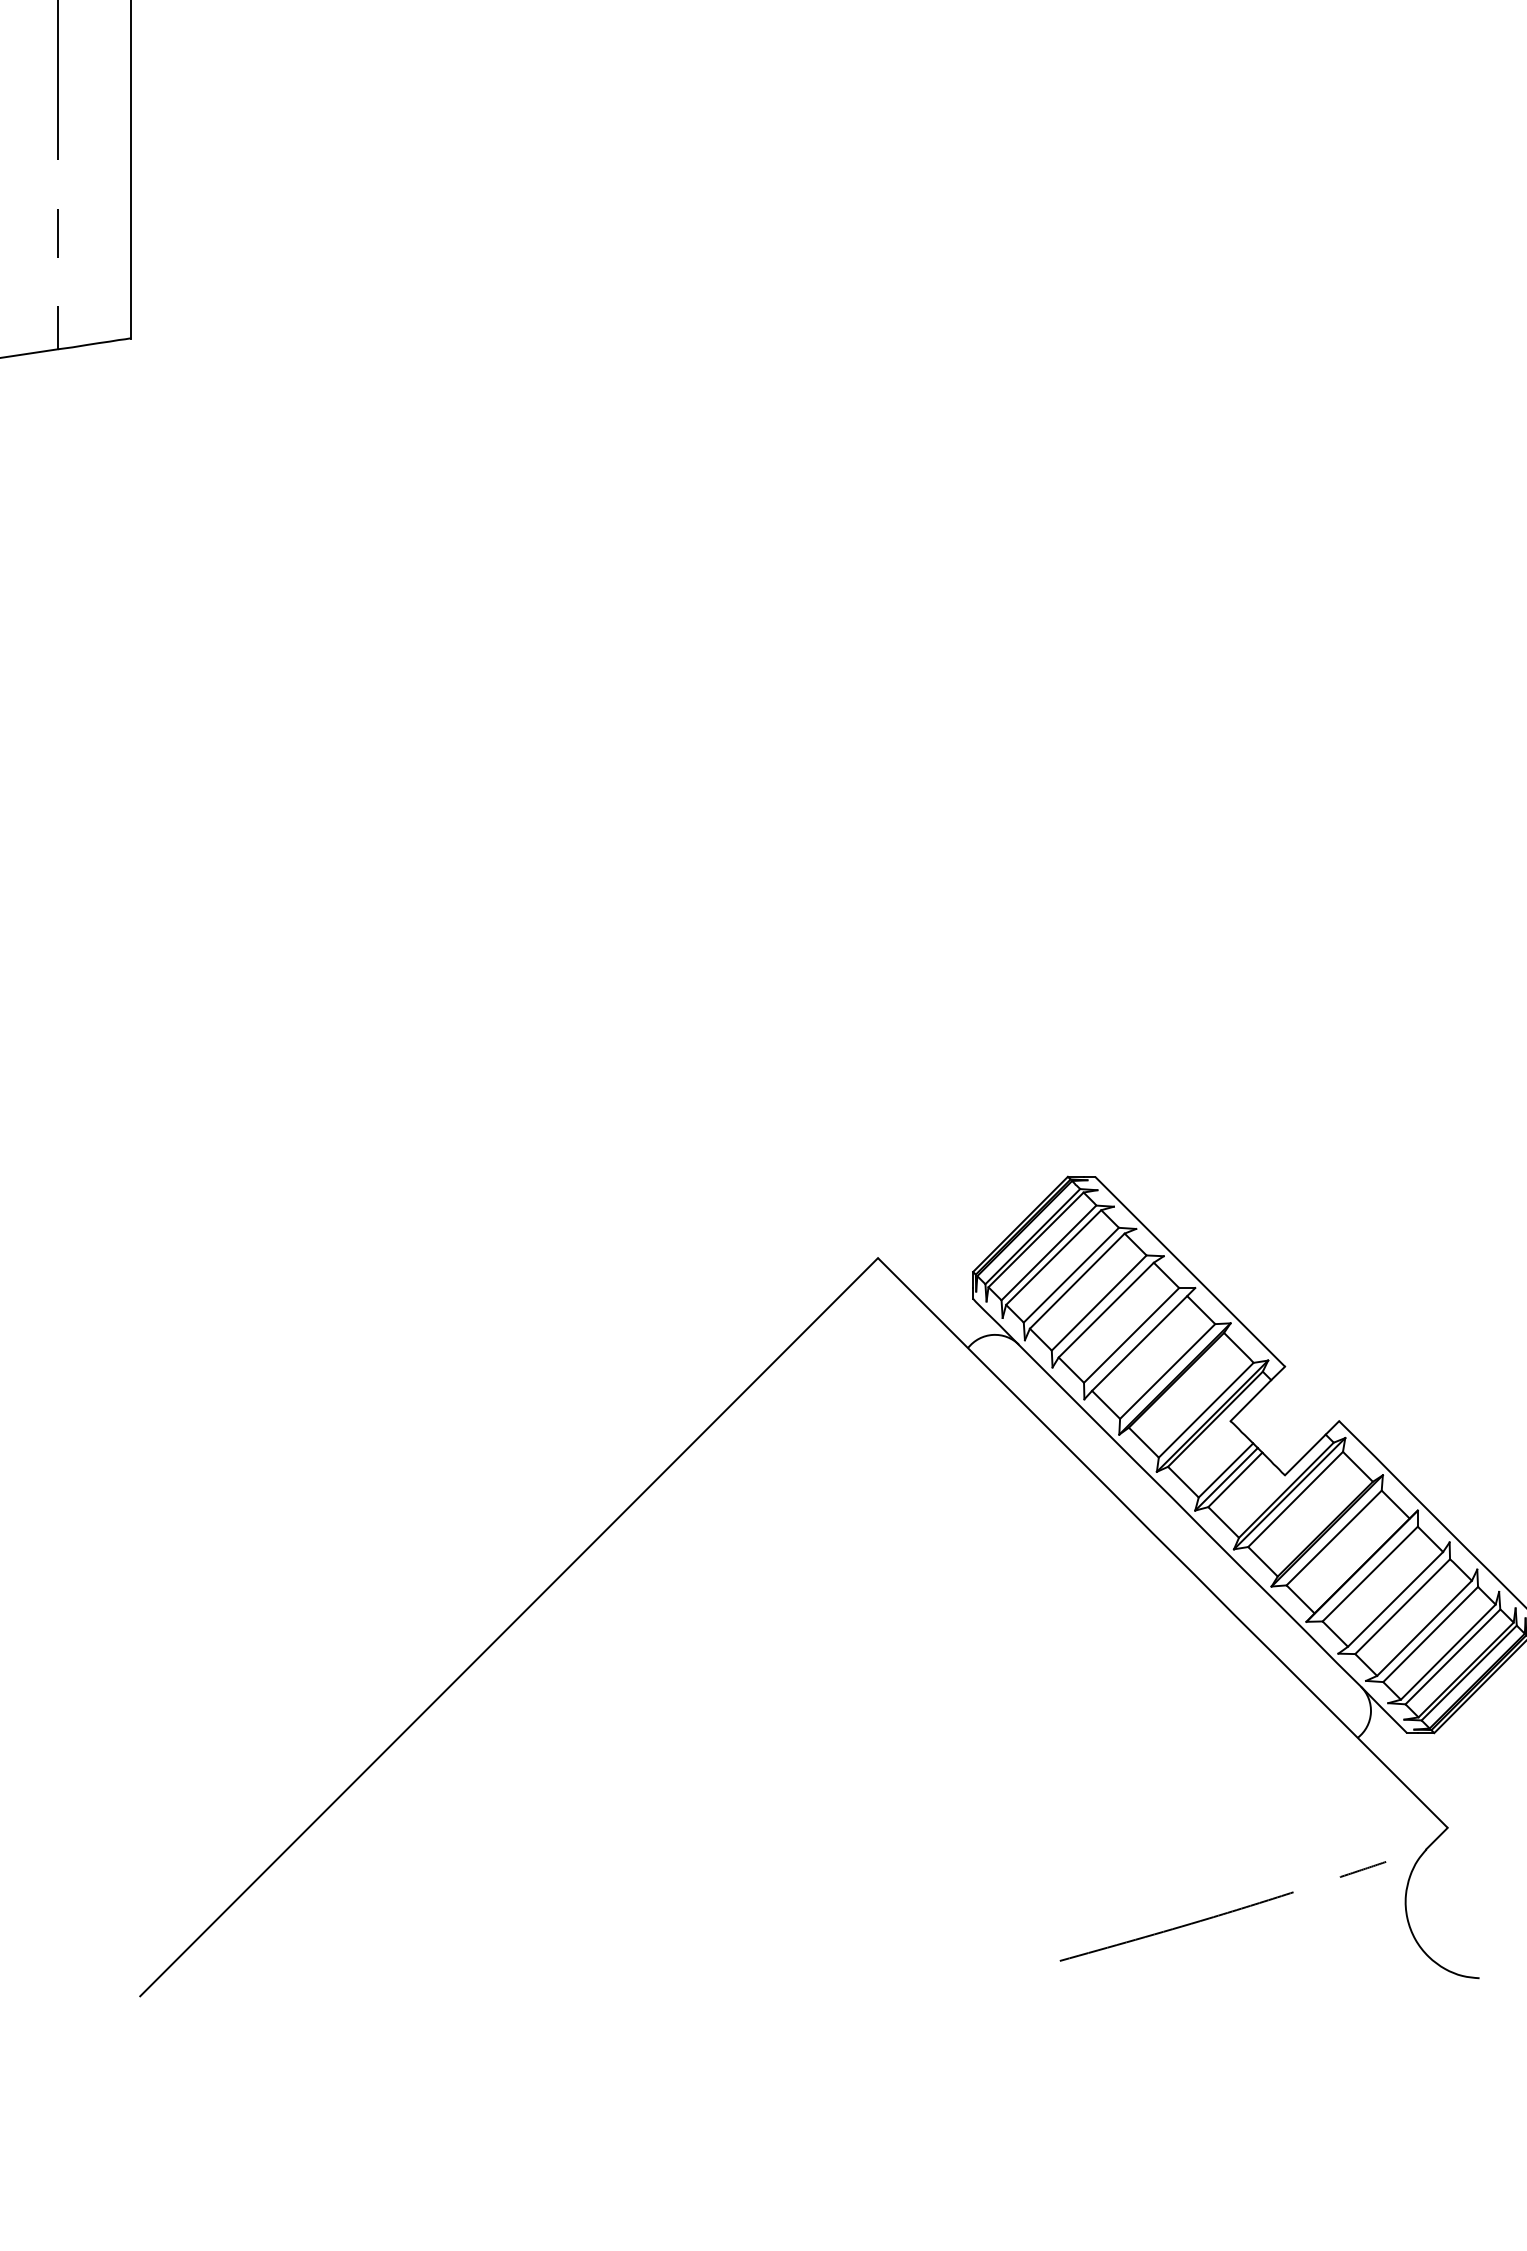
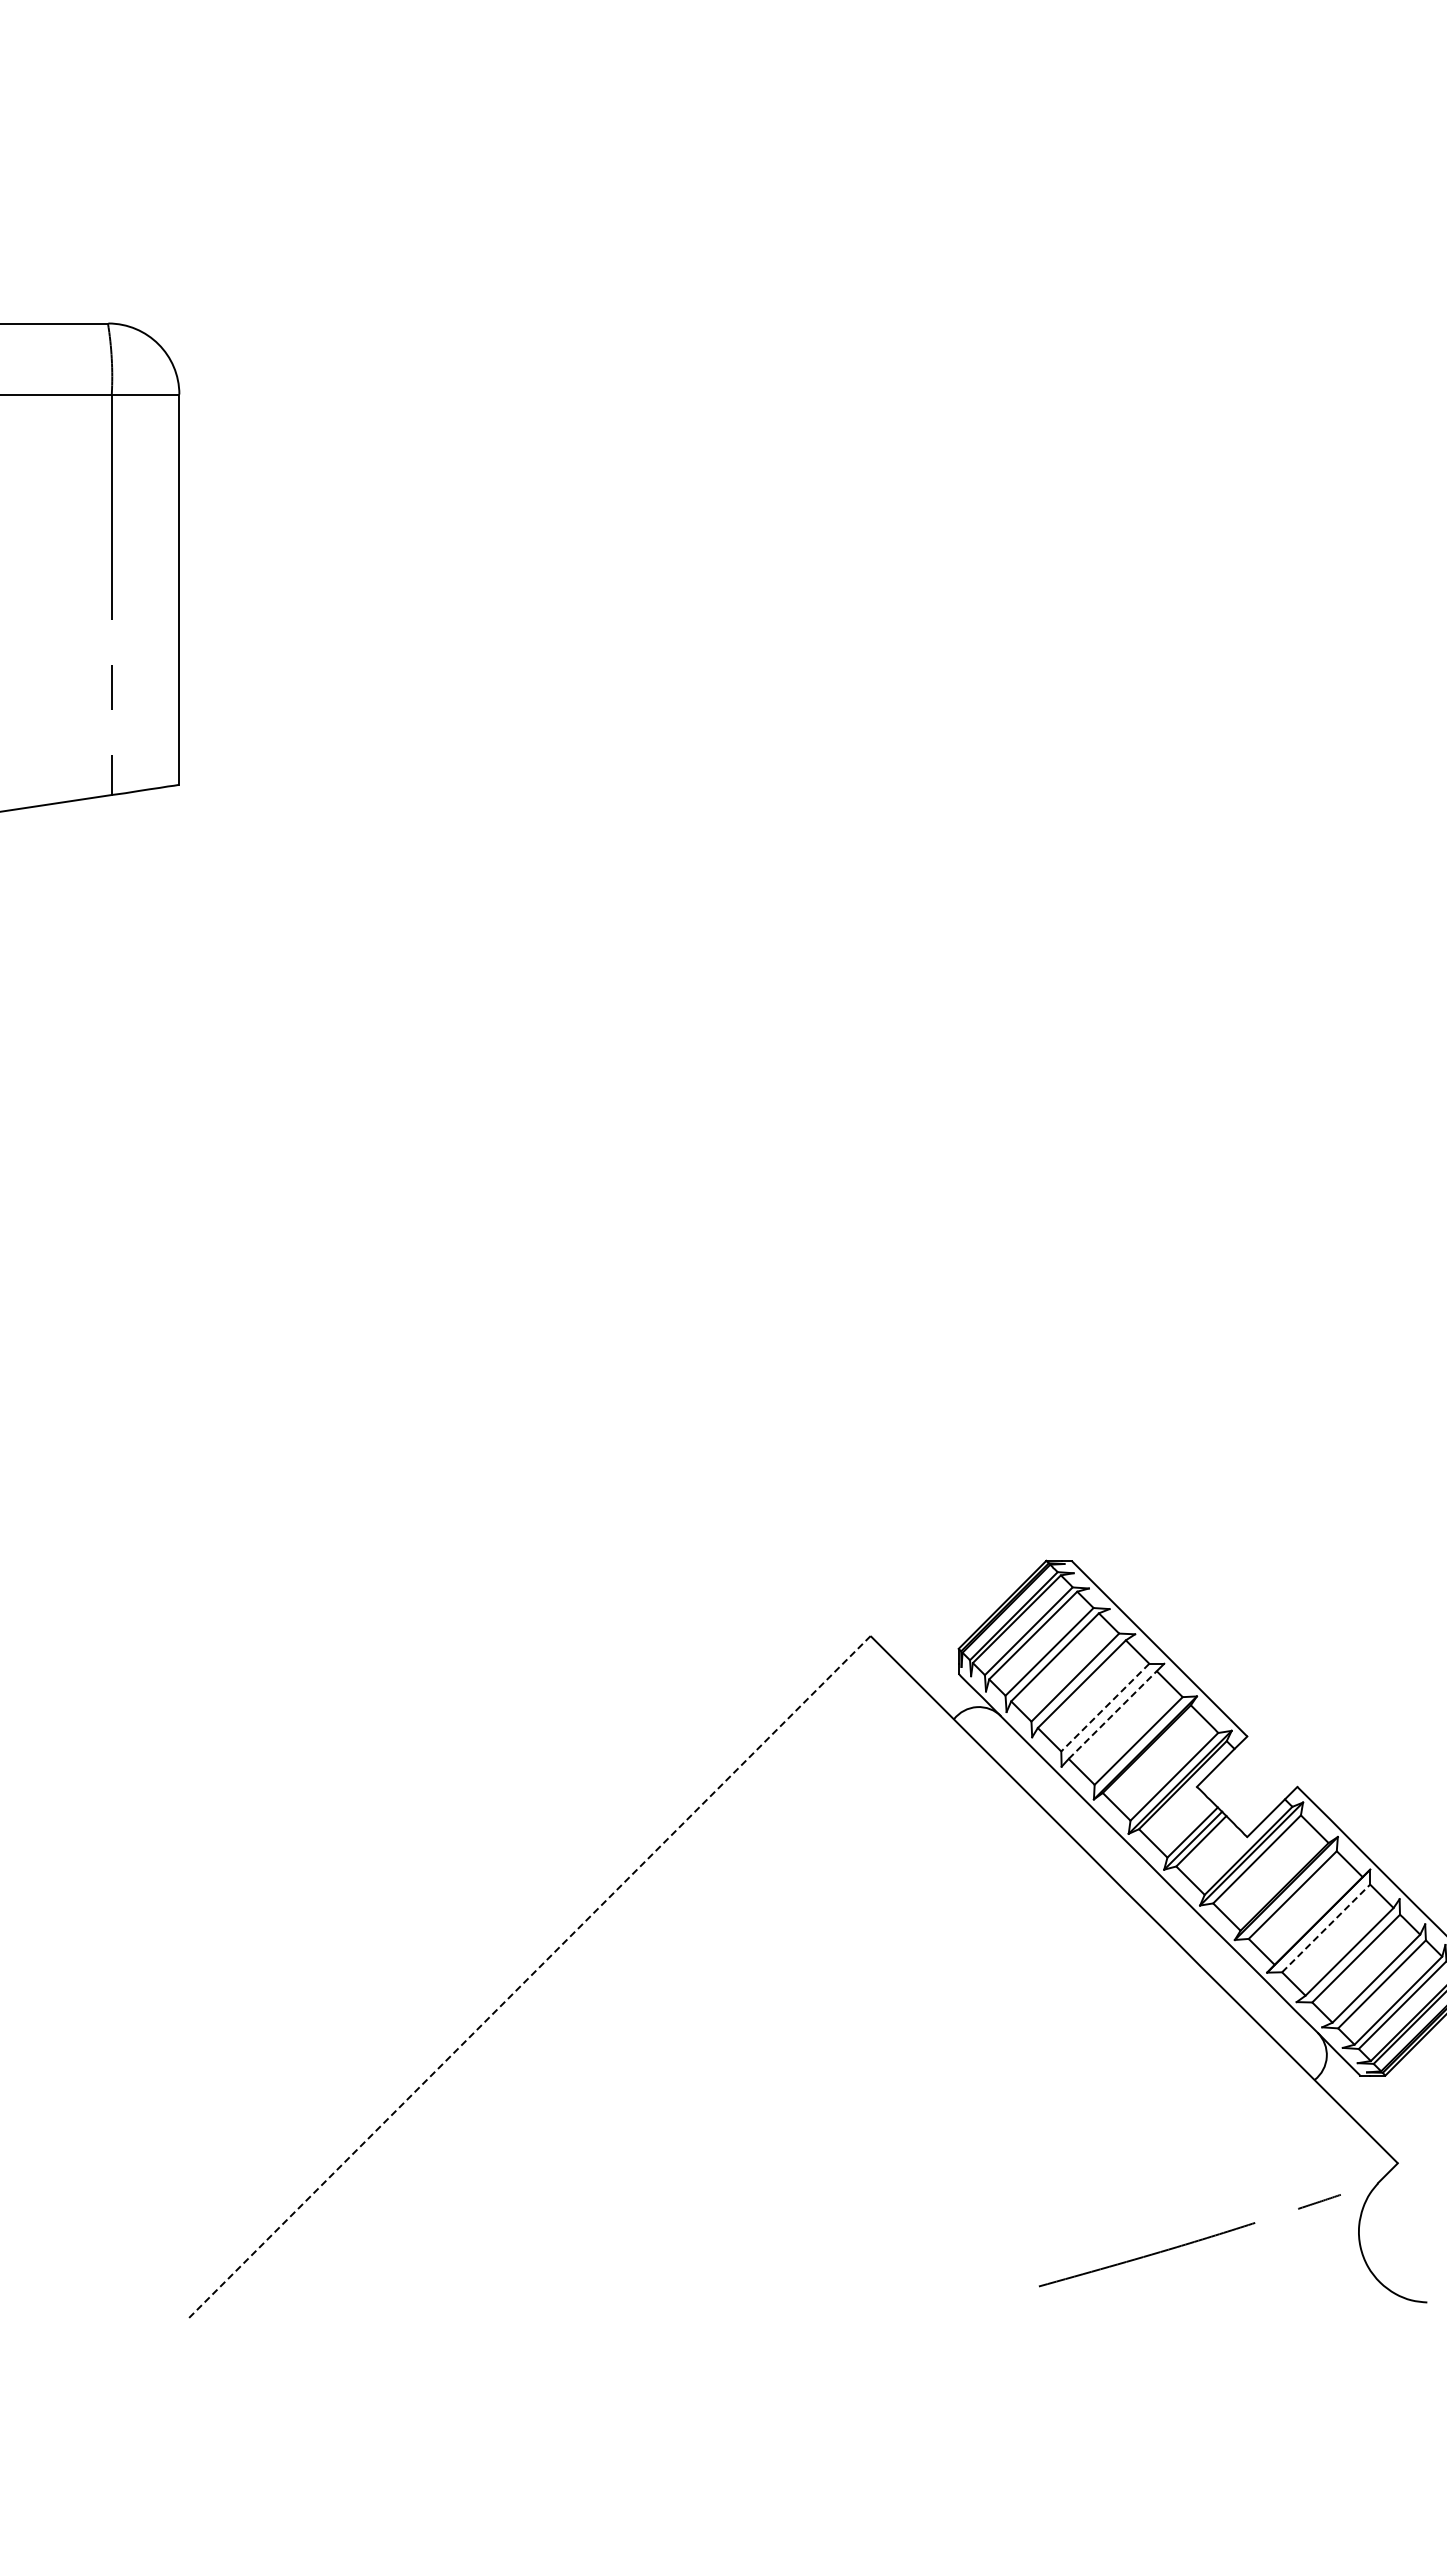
line: (1130, 1335) -> (1104, 1707), solid -> dashed
line: (1140, 1342) -> (1113, 1714), solid -> dashed
line: (1370, 1574) -> (1326, 1928), solid -> dashed
line: (509, 1627) -> (529, 1977), solid -> dashed

